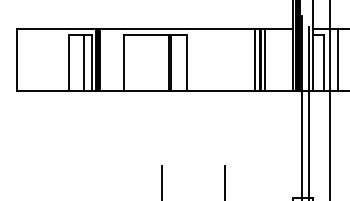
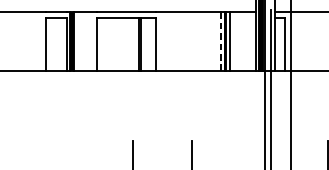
line: (255, 60) -> (220, 41), solid -> dashed
line: (338, 60) -> (298, 41), removed
line: (84, 63) -> (59, 44), removed

